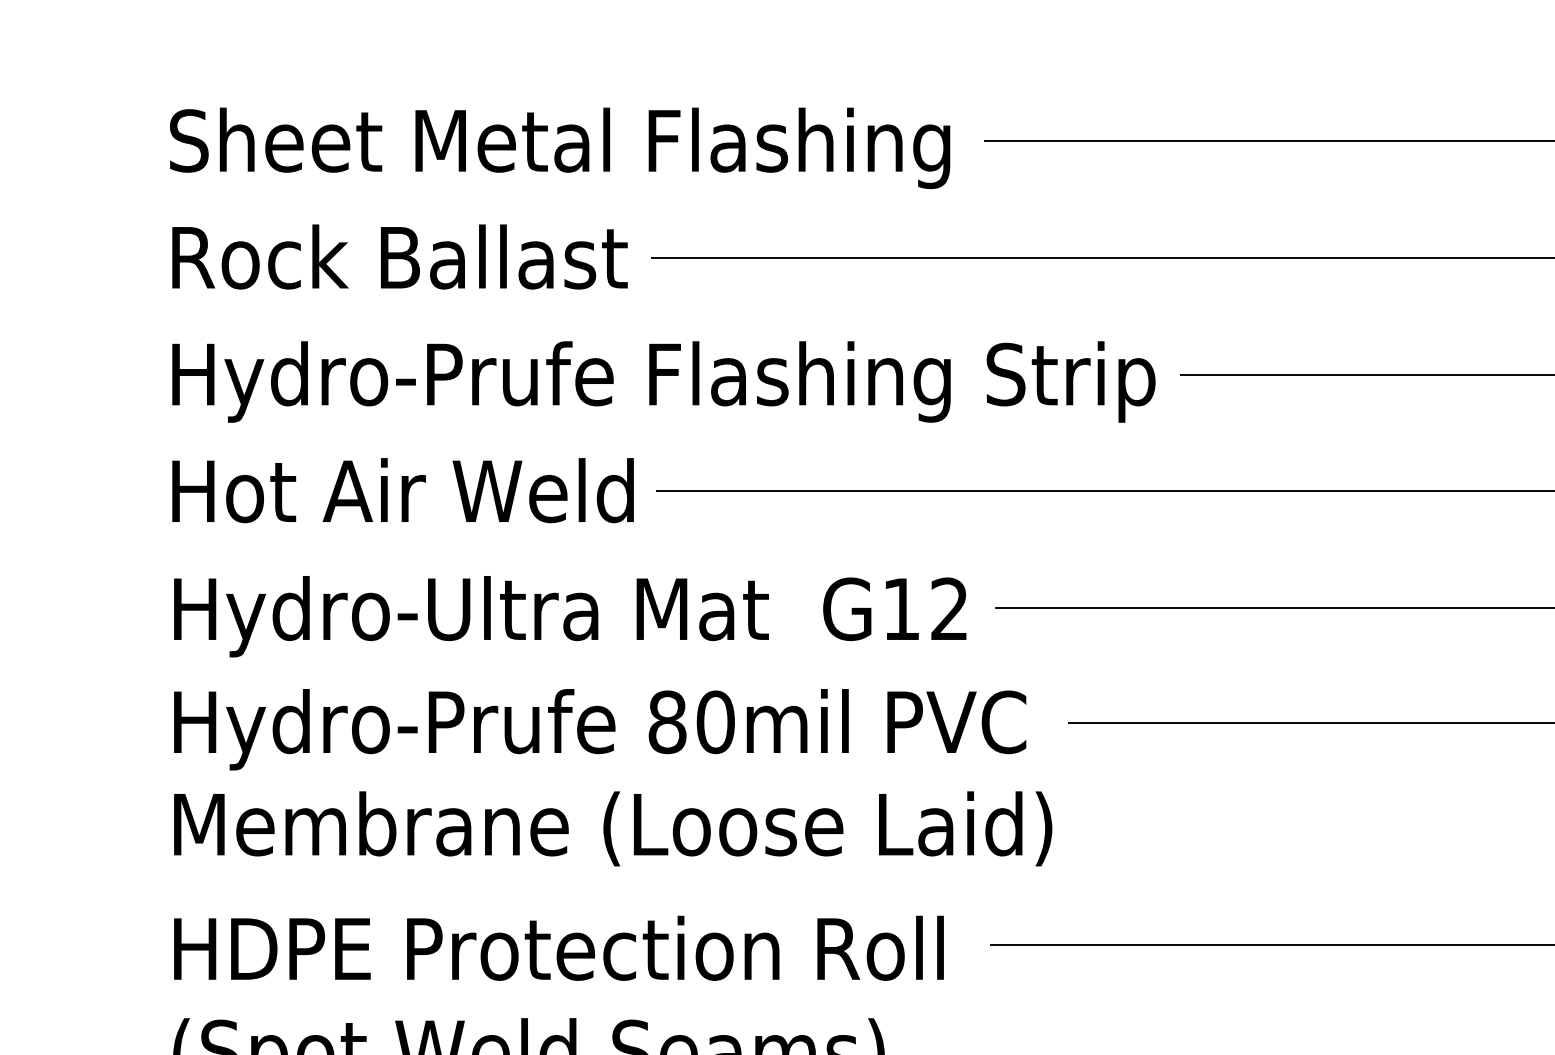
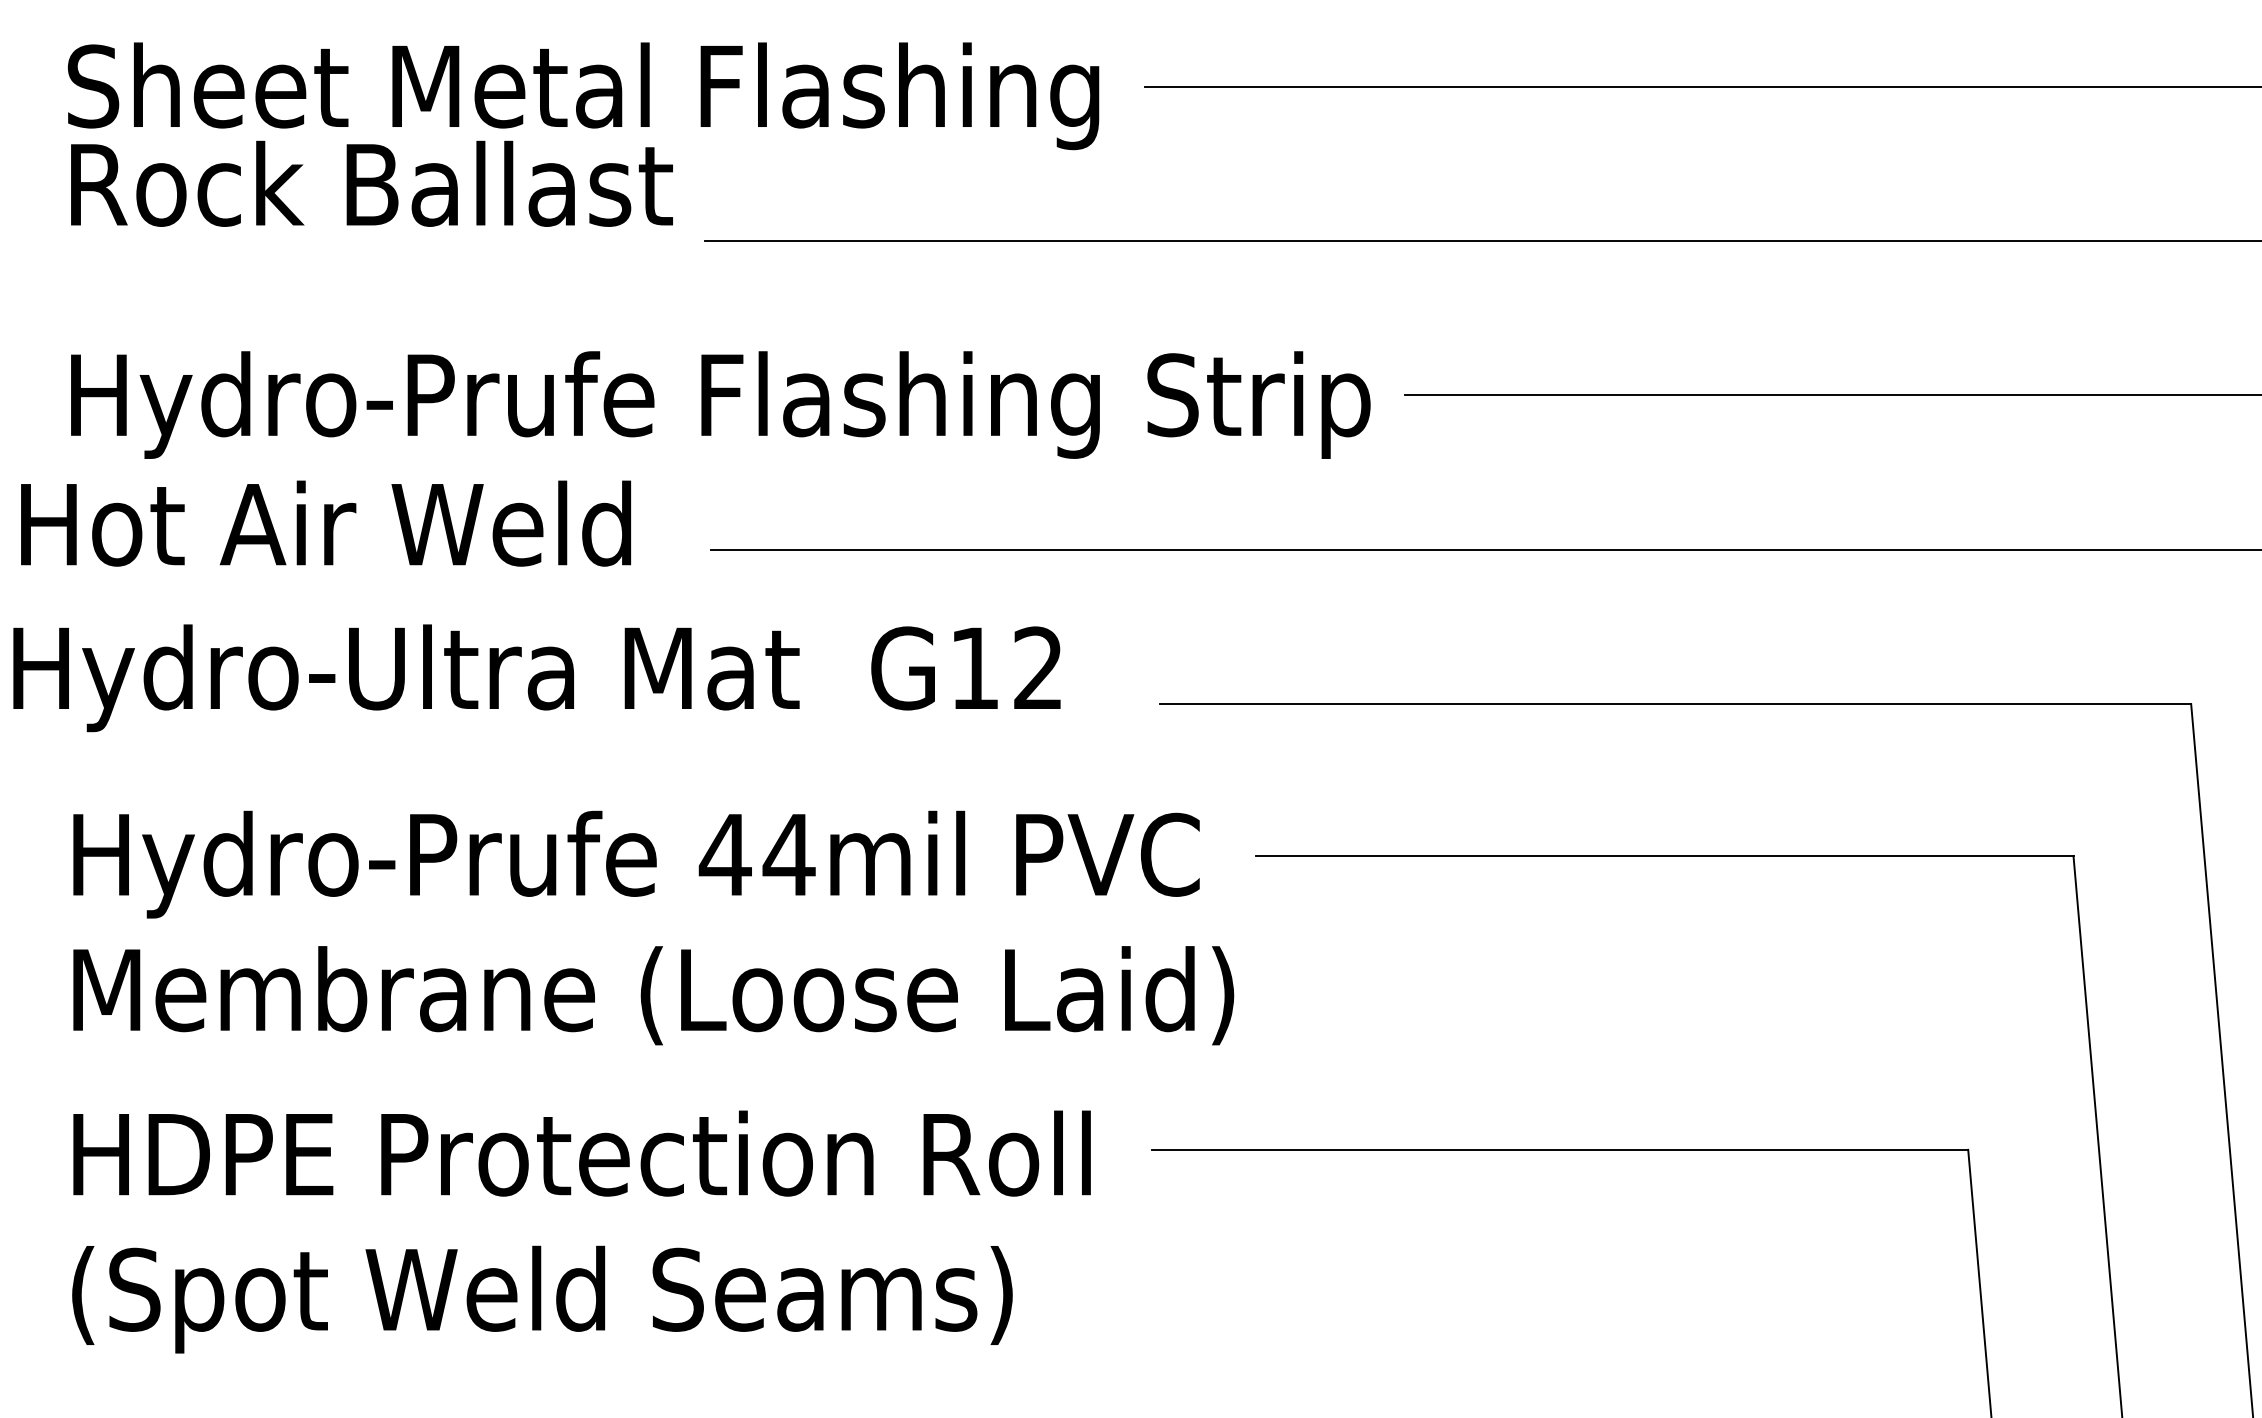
text: (399, 256) -> (371, 183), moved
text: (403, 490) -> (326, 523), moved
text: (569, 616) -> (536, 678), moved
text: (690, 722) -> (756, 854), 80mil -> 44mil

